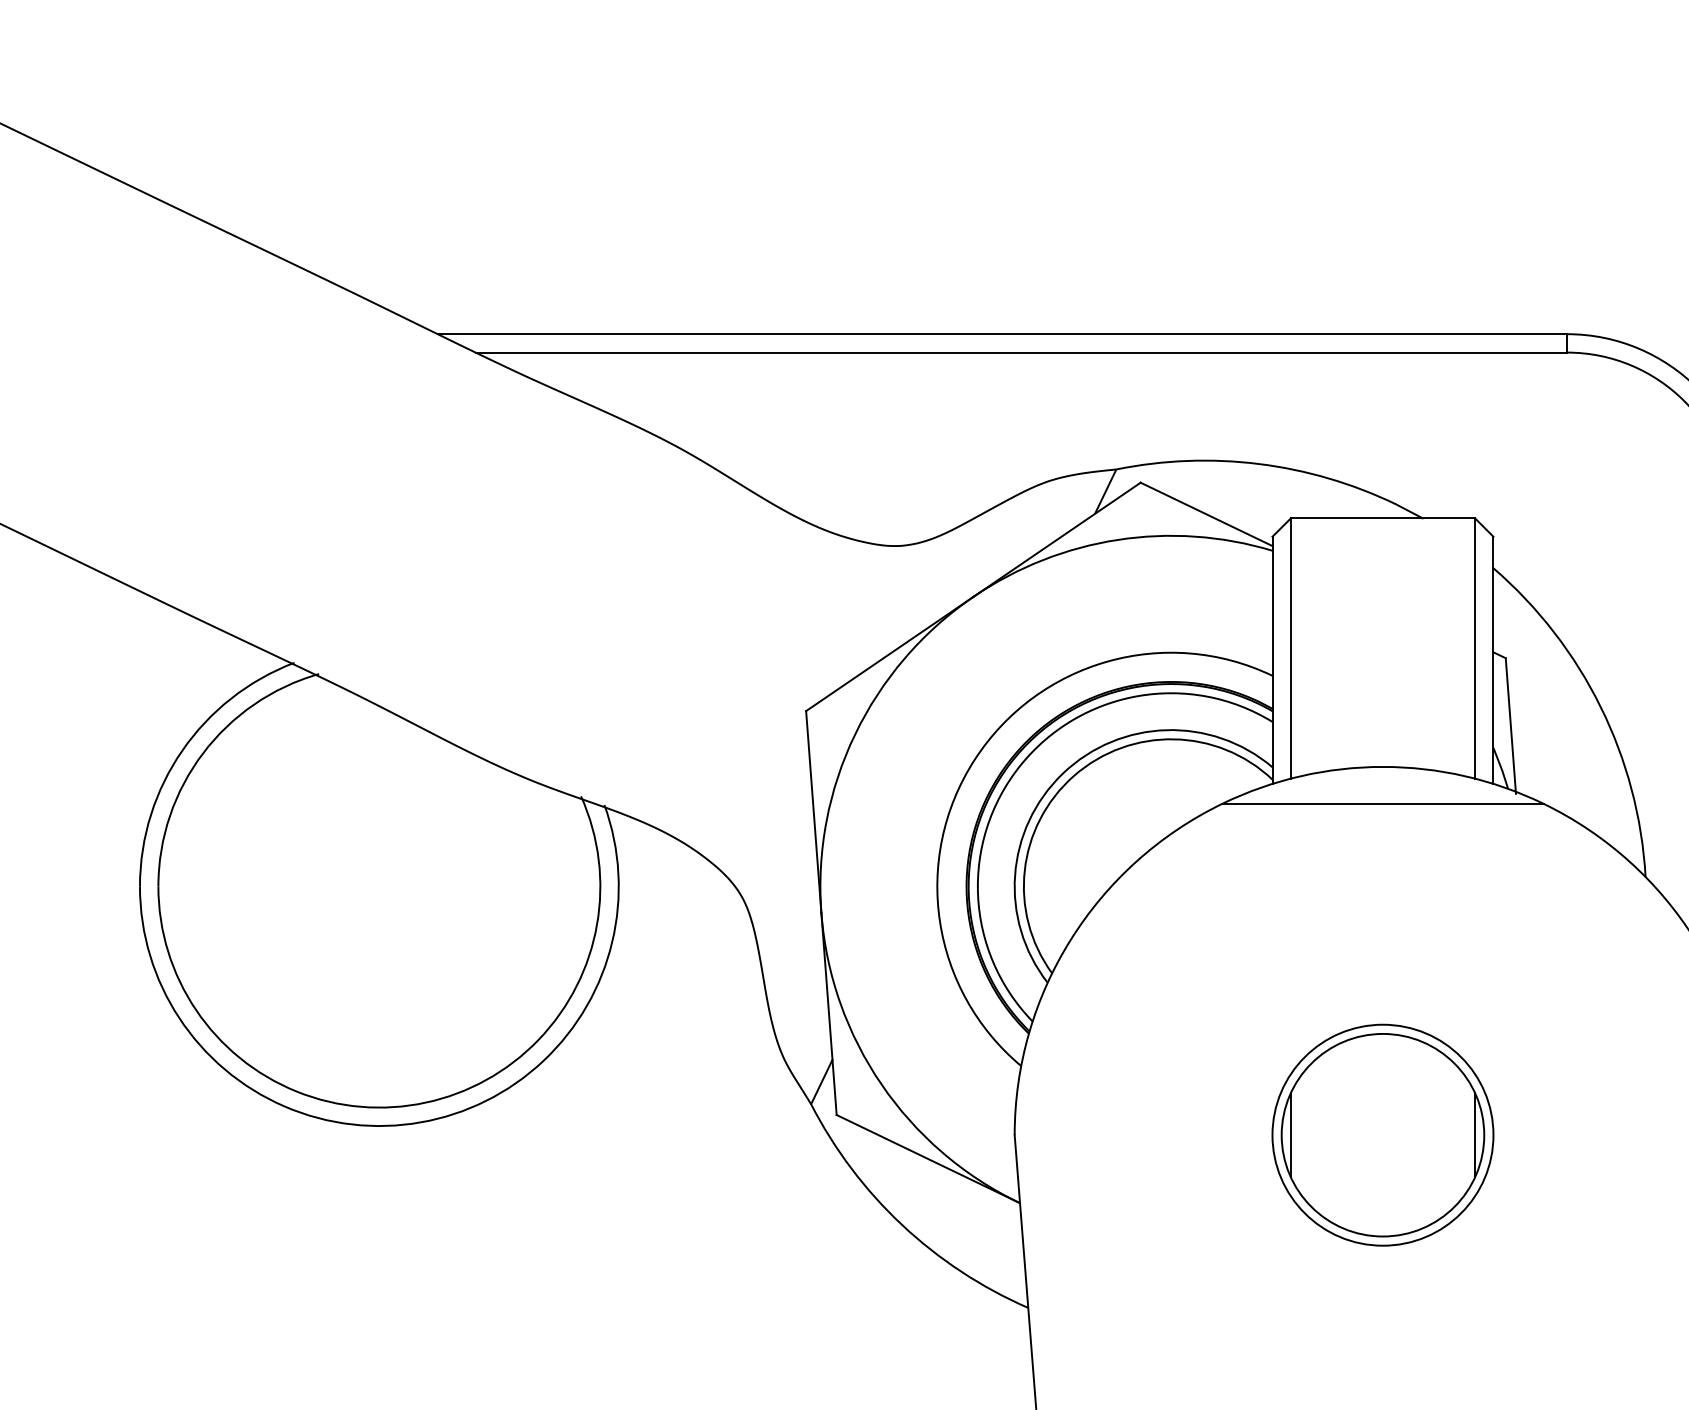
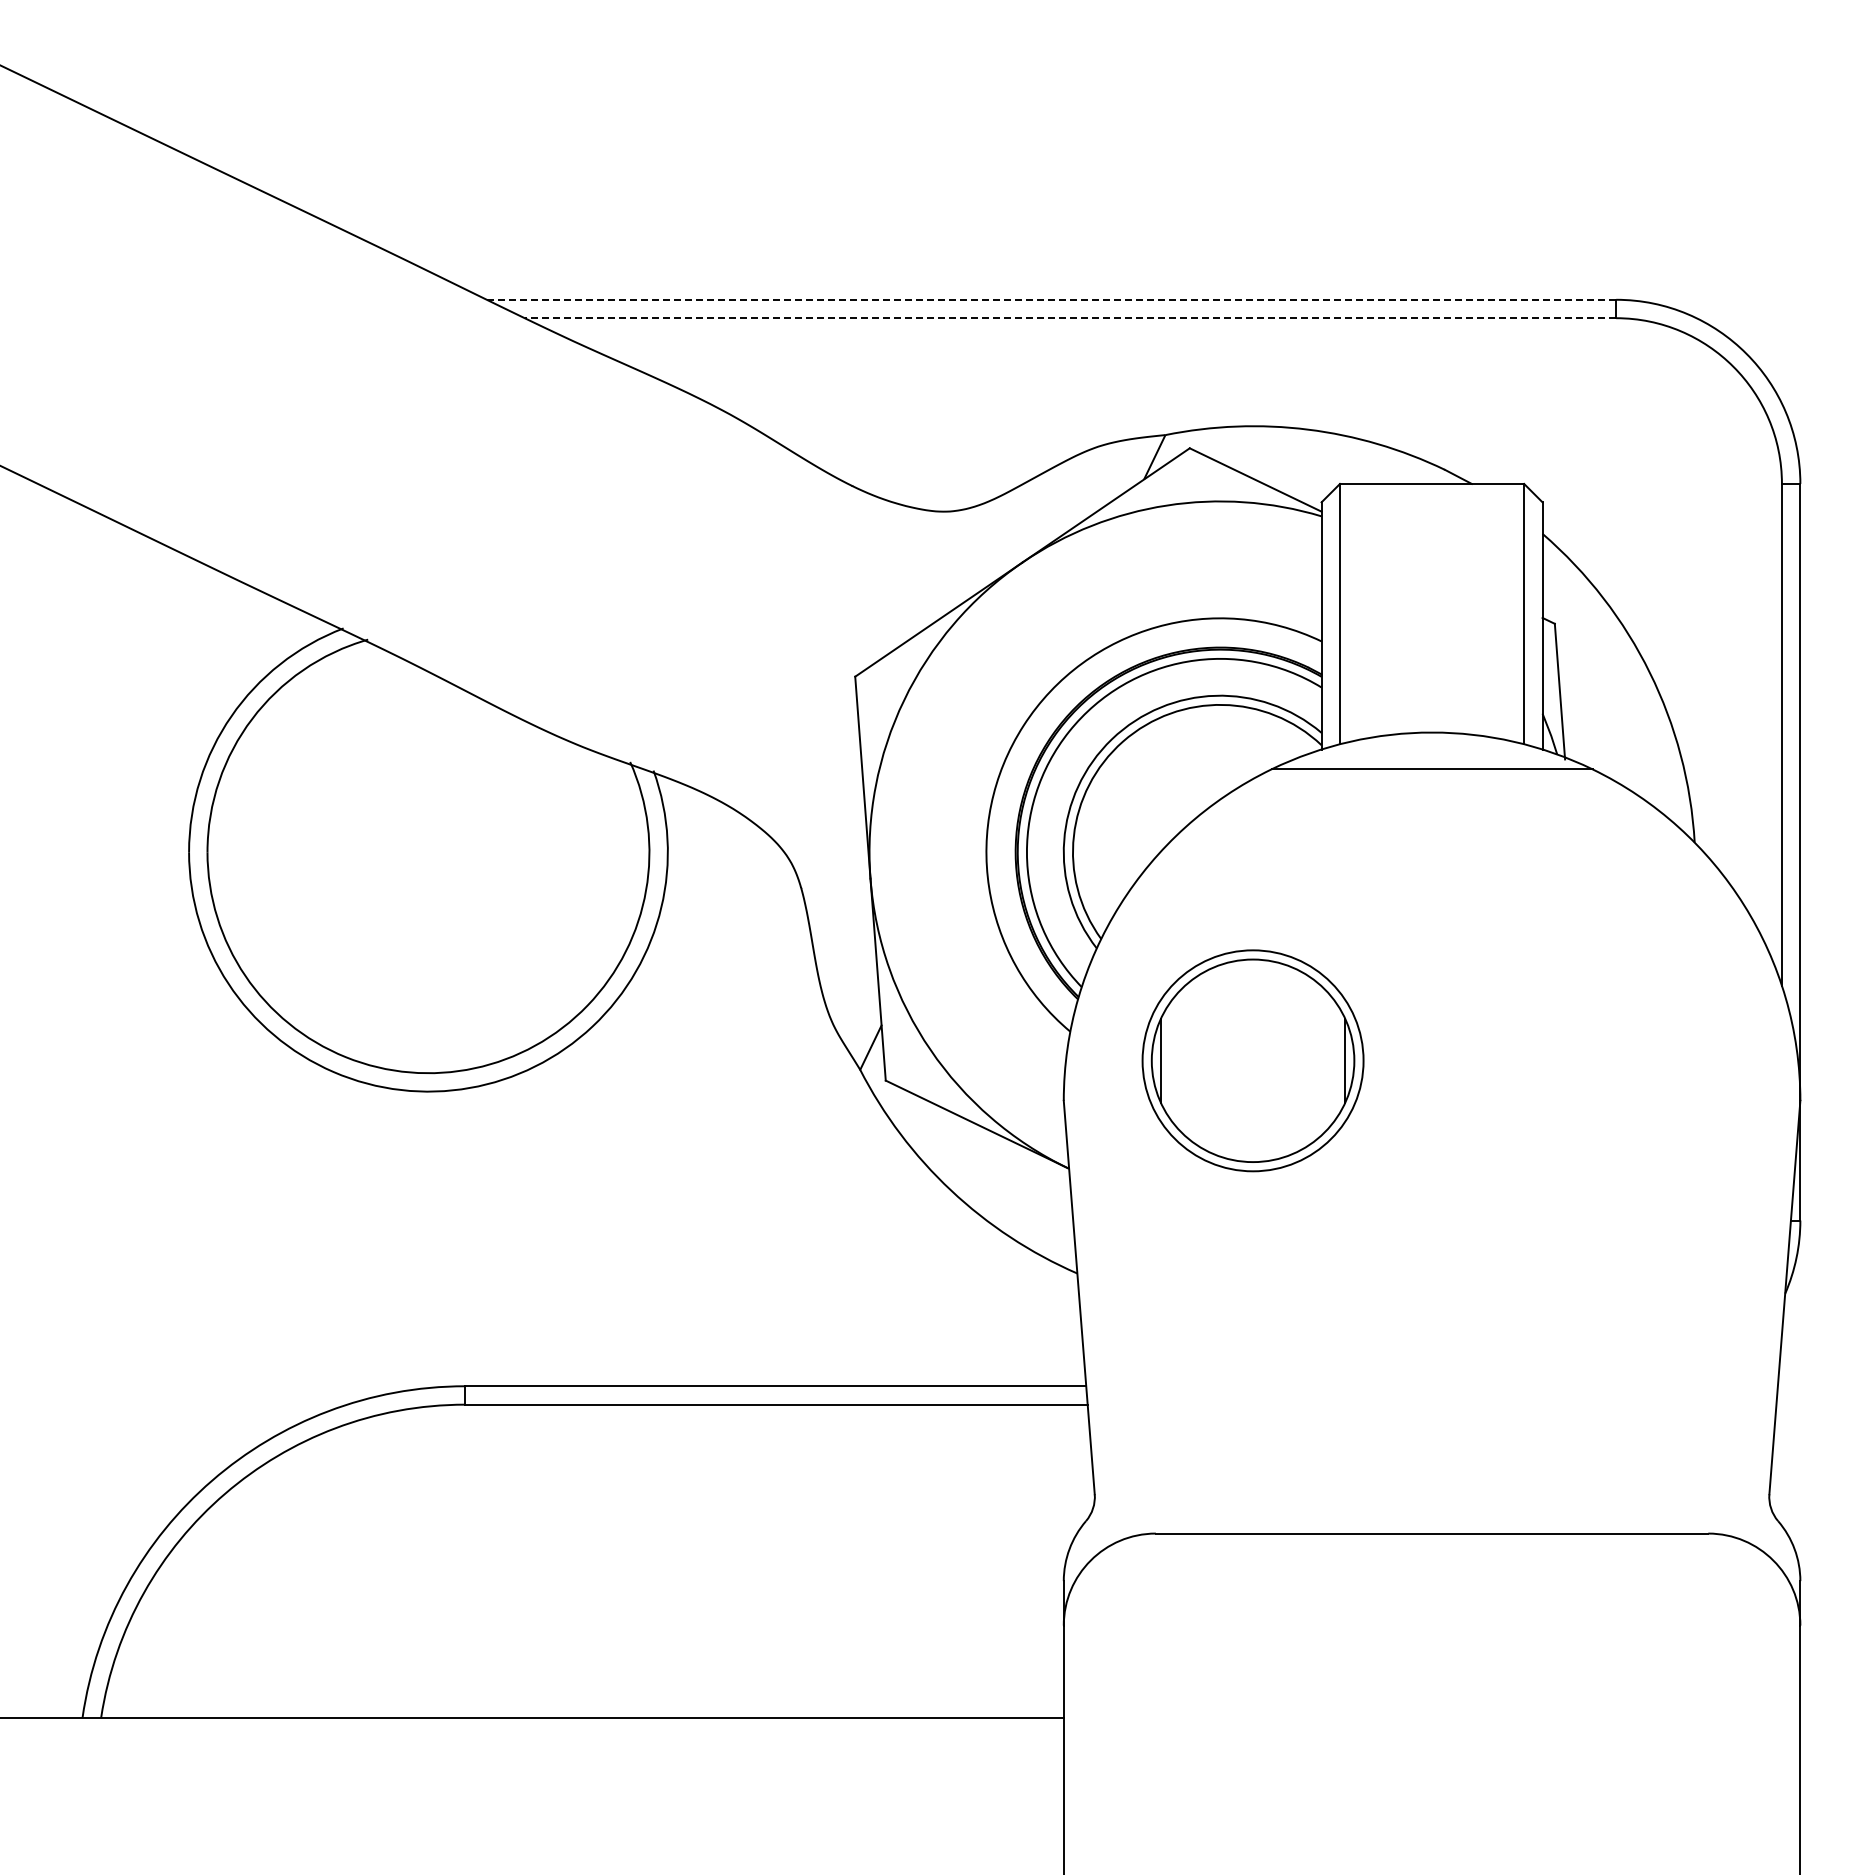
line: (1002, 333) -> (1051, 299), solid -> dashed
line: (1021, 352) -> (1070, 318), solid -> dashed
part: (1382, 1134) -> (1252, 1060), moved

